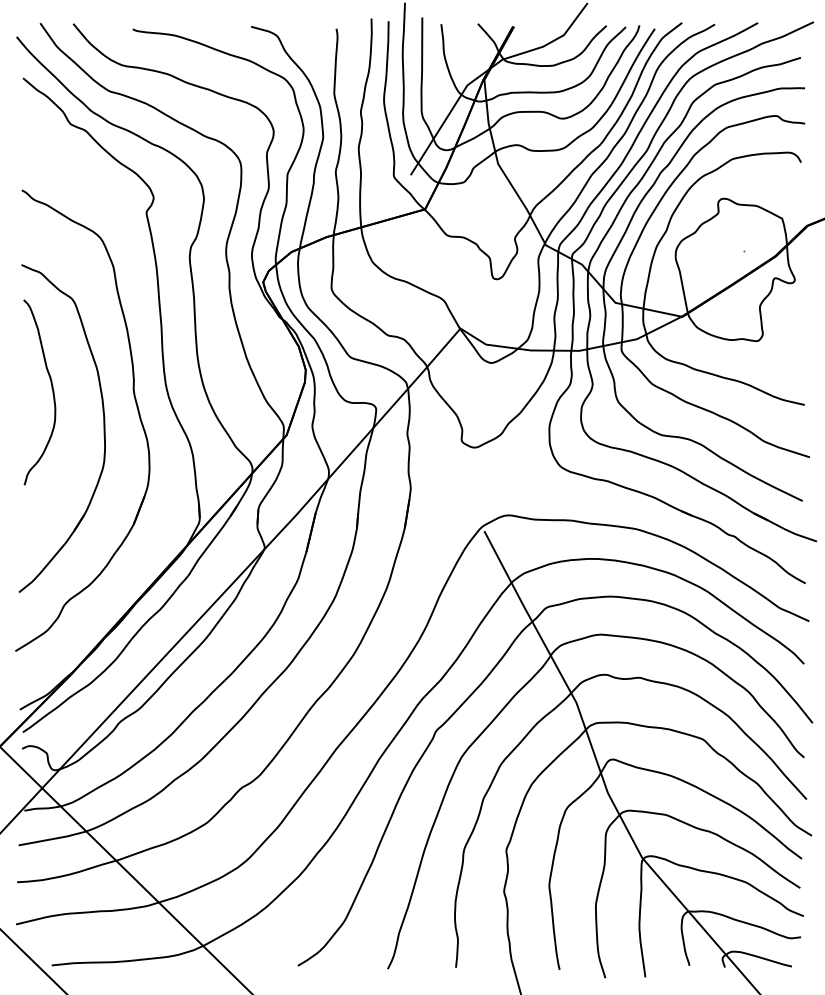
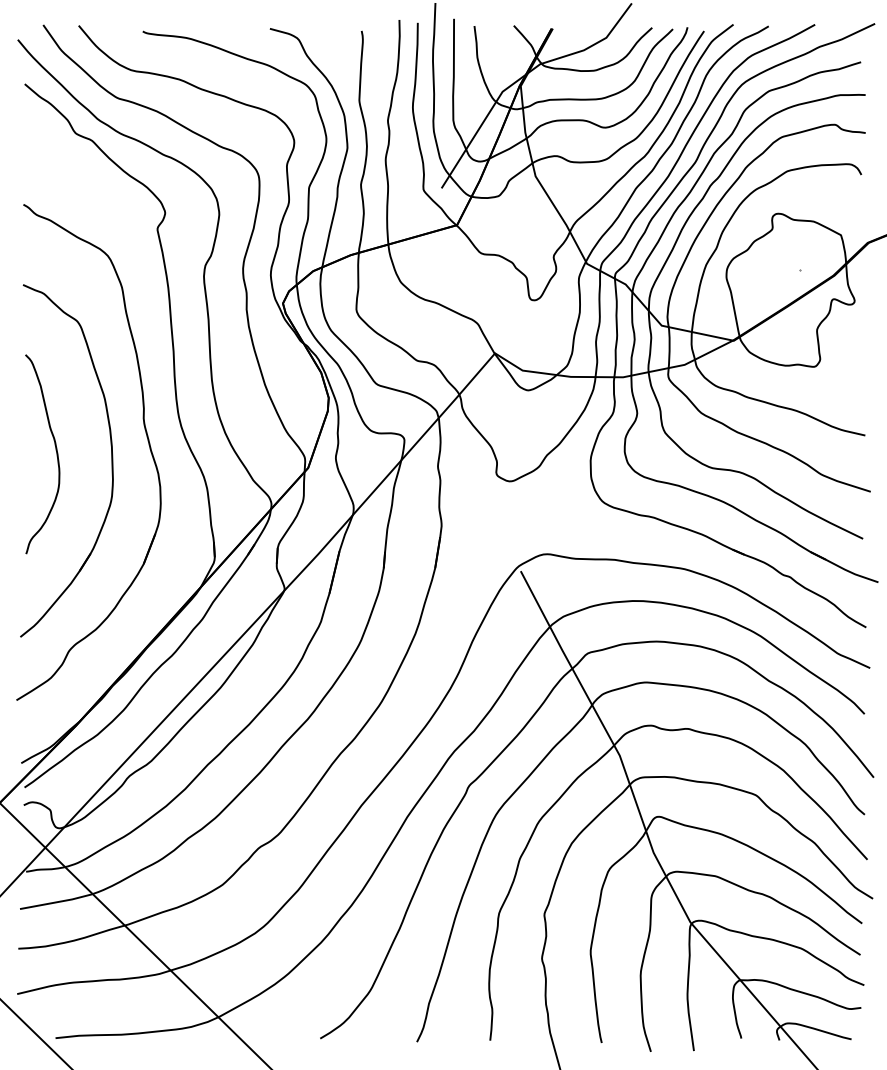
curve: (51, 388) -> (55, 450), moved

